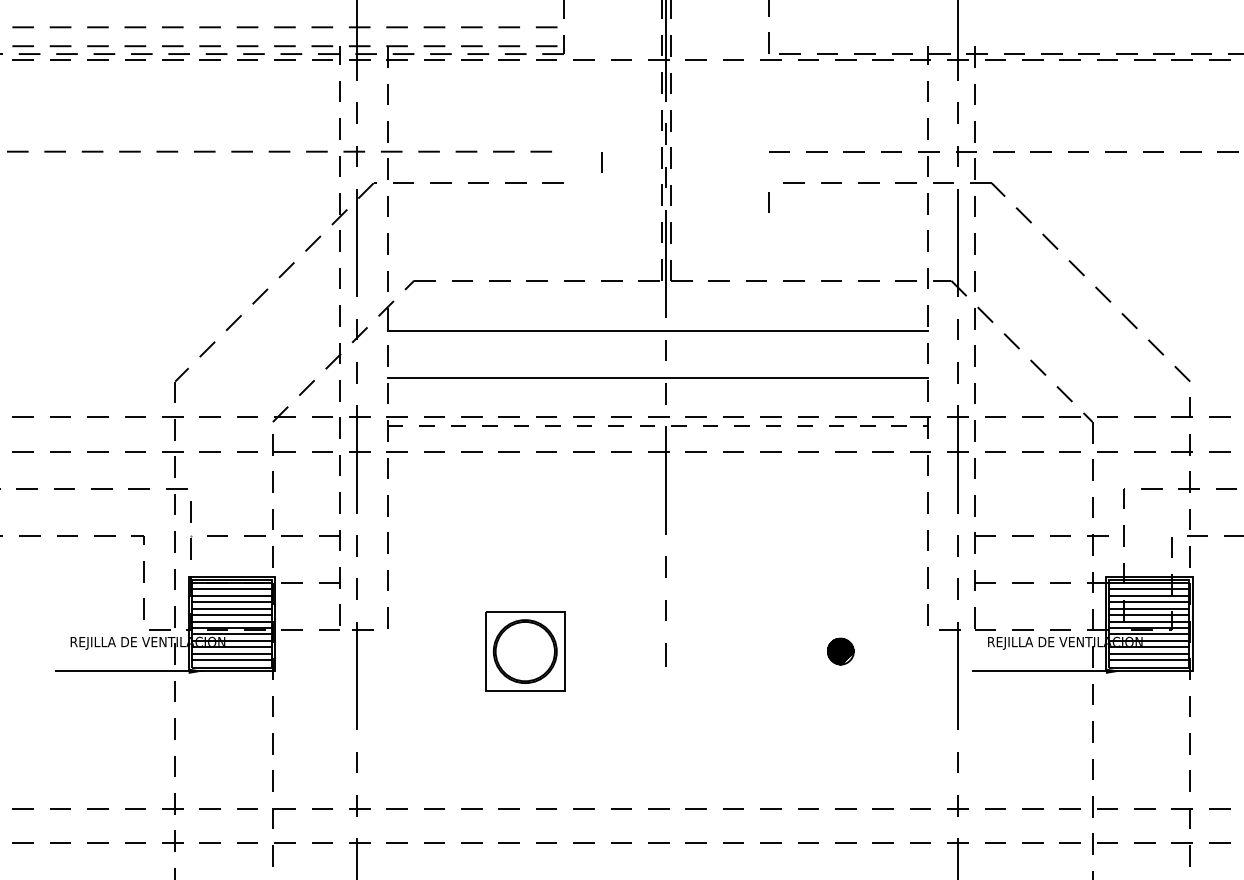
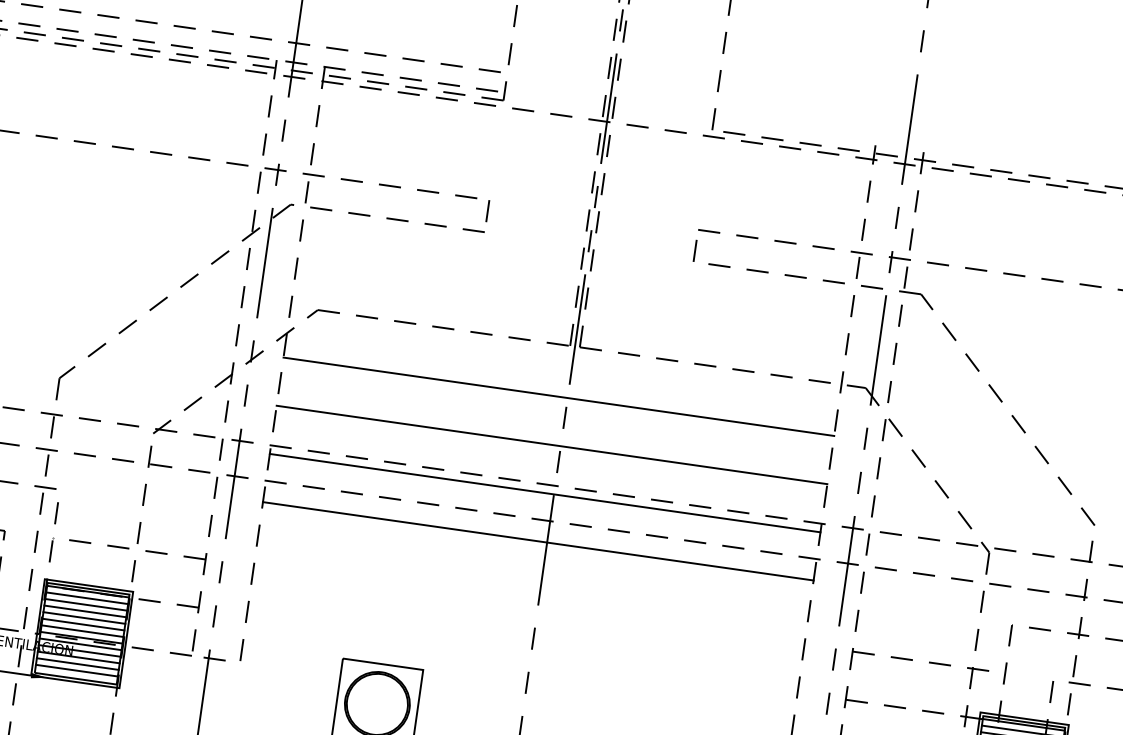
line: (601, 162) -> (487, 211), moved
line: (768, 202) -> (695, 251), moved
line: (657, 425) -> (545, 492), dashed -> solid
line: (657, 472) -> (538, 540), added

